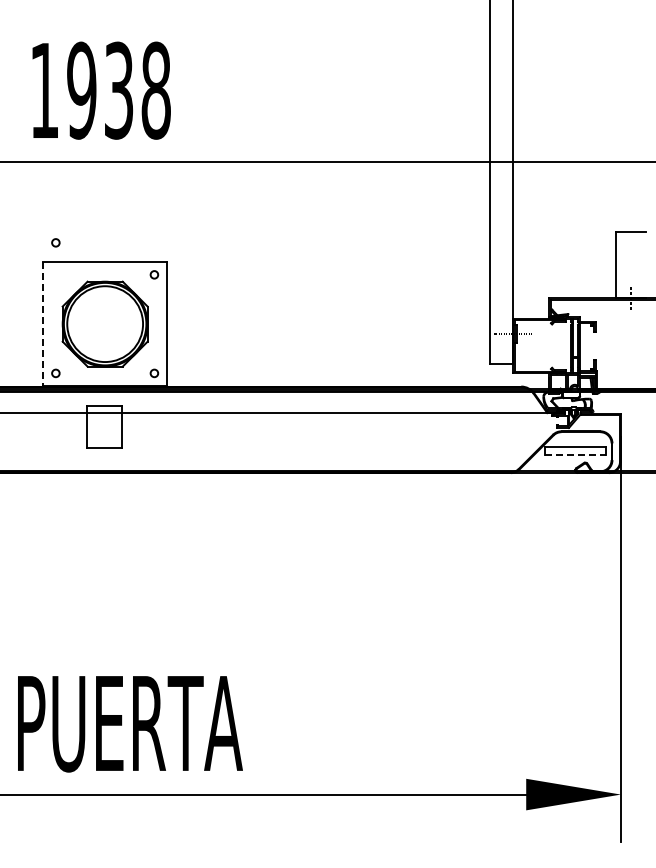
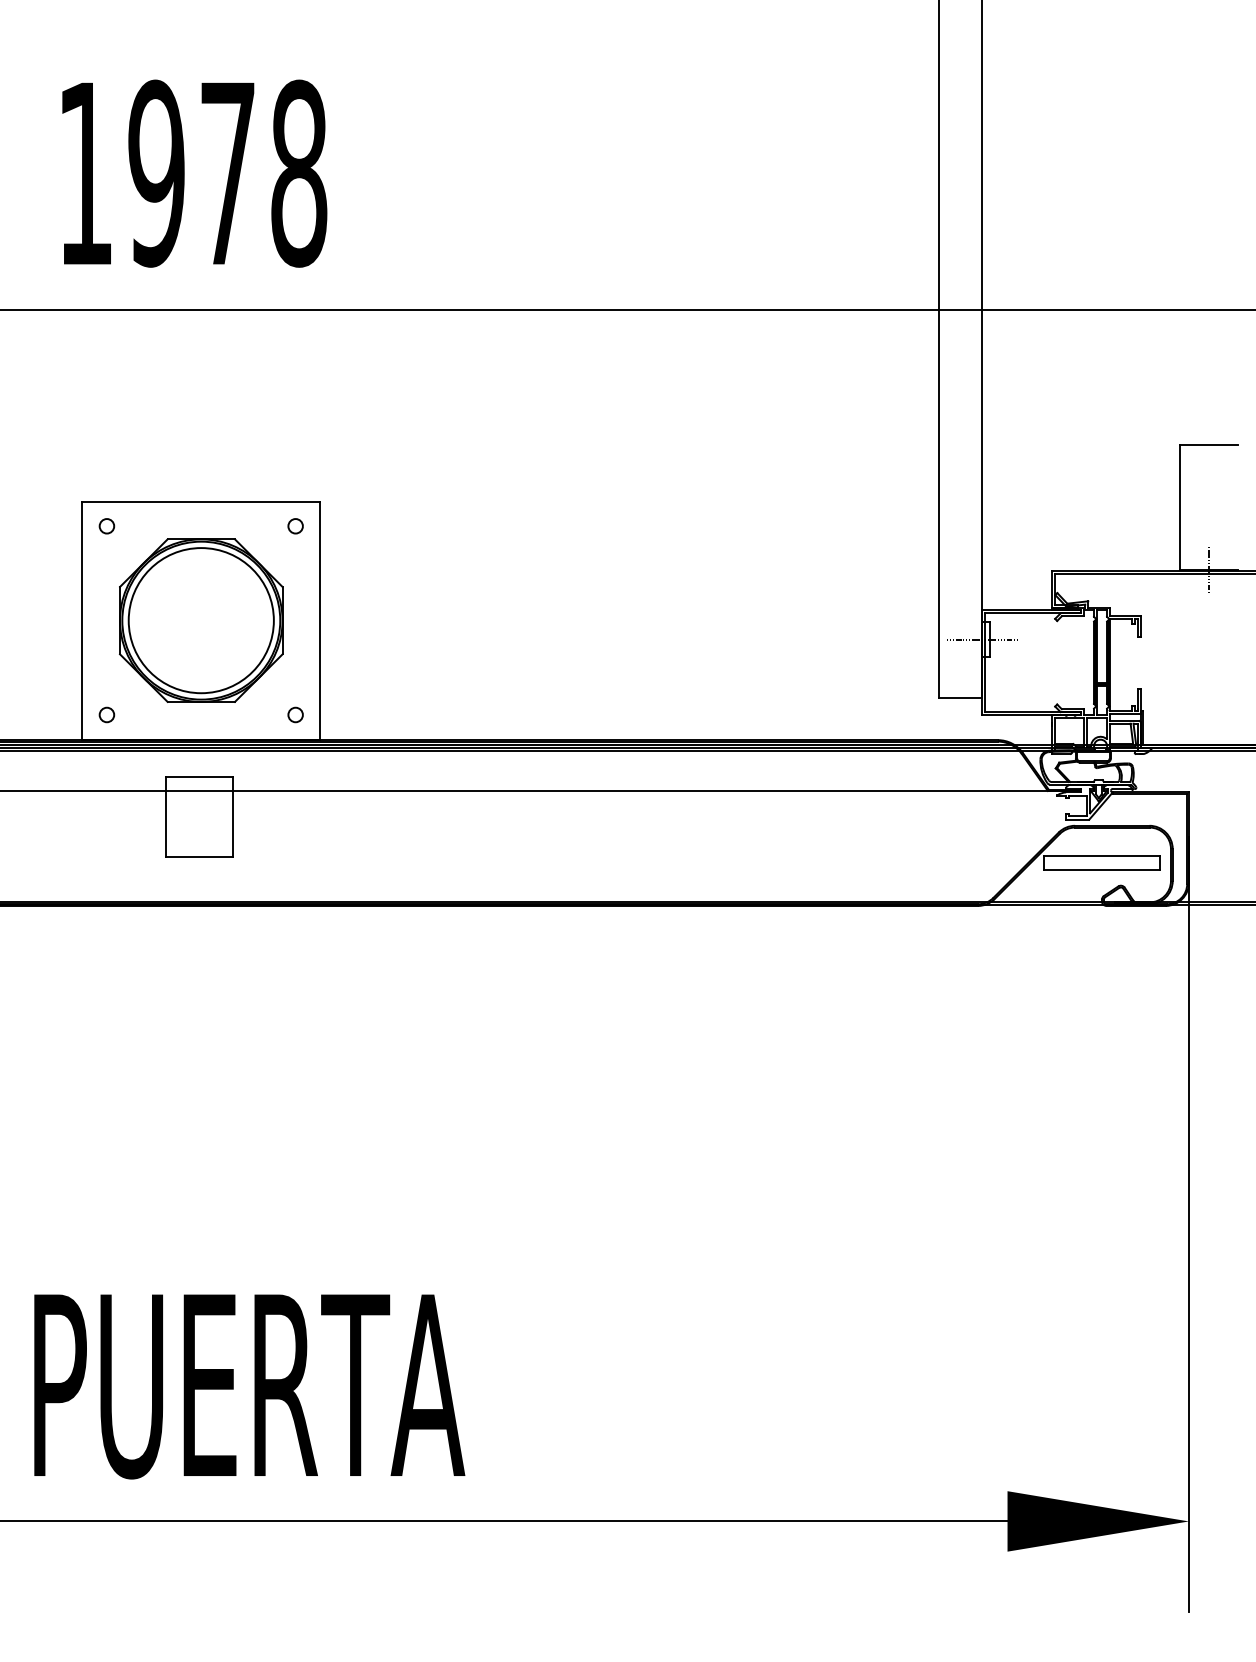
text: (119, 90) -> (228, 173), 1938 -> 1978
circle: (55, 242) -> (106, 525), moved
line: (43, 324) -> (83, 621), dashed -> solid
line: (575, 454) -> (1101, 870), dashed -> solid

